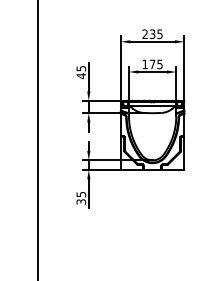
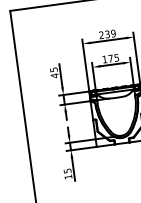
text: (159, 33) -> (112, 33), 235 -> 239
text: (81, 201) -> (68, 176), 35 -> 15

